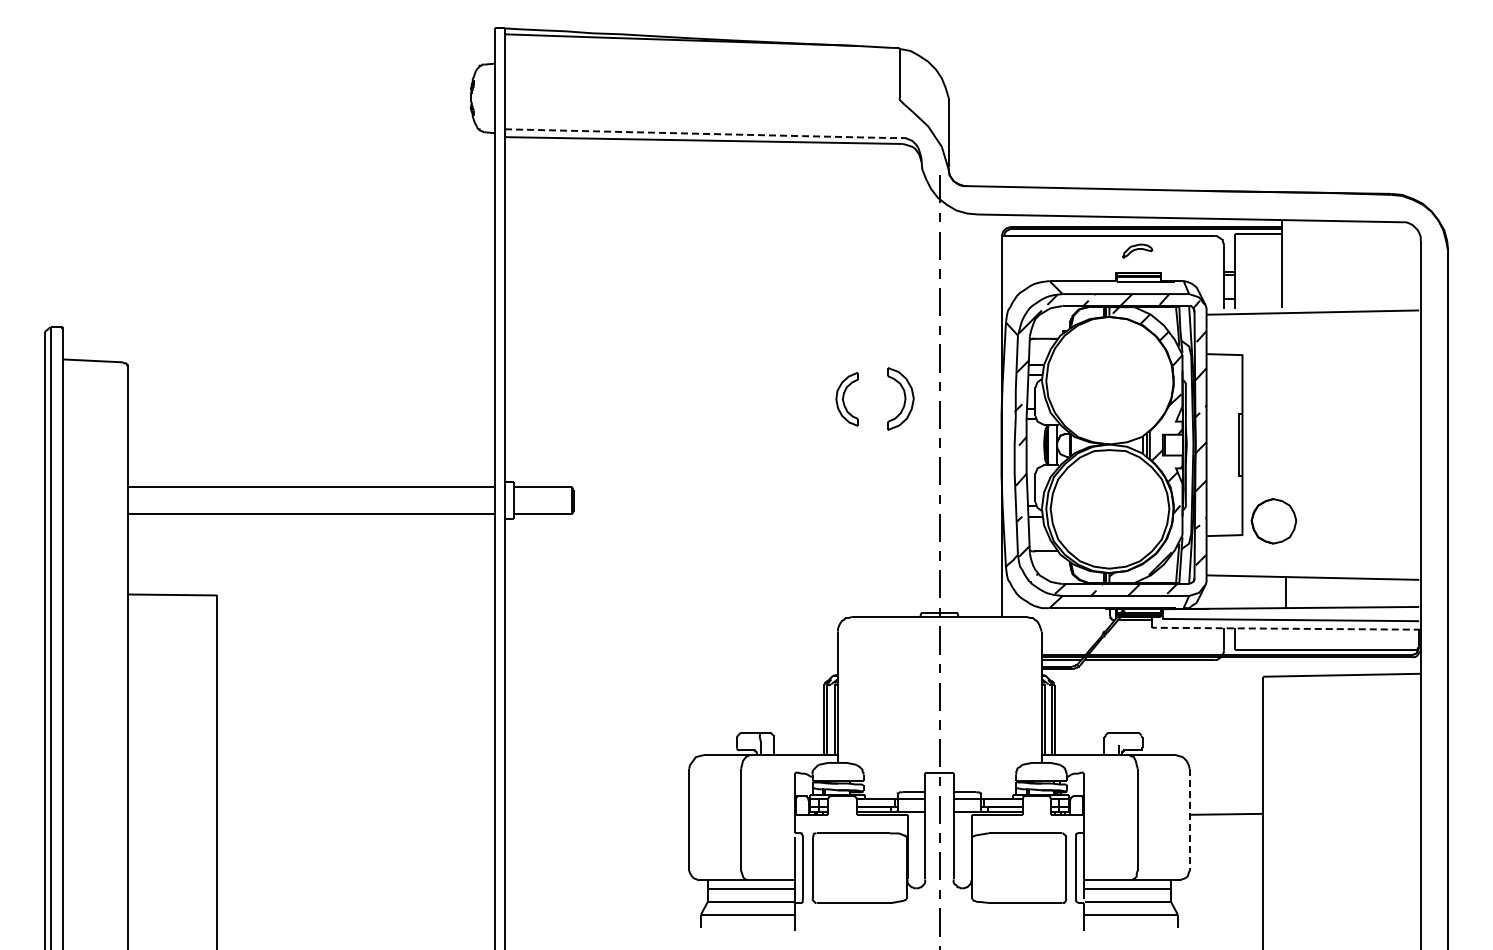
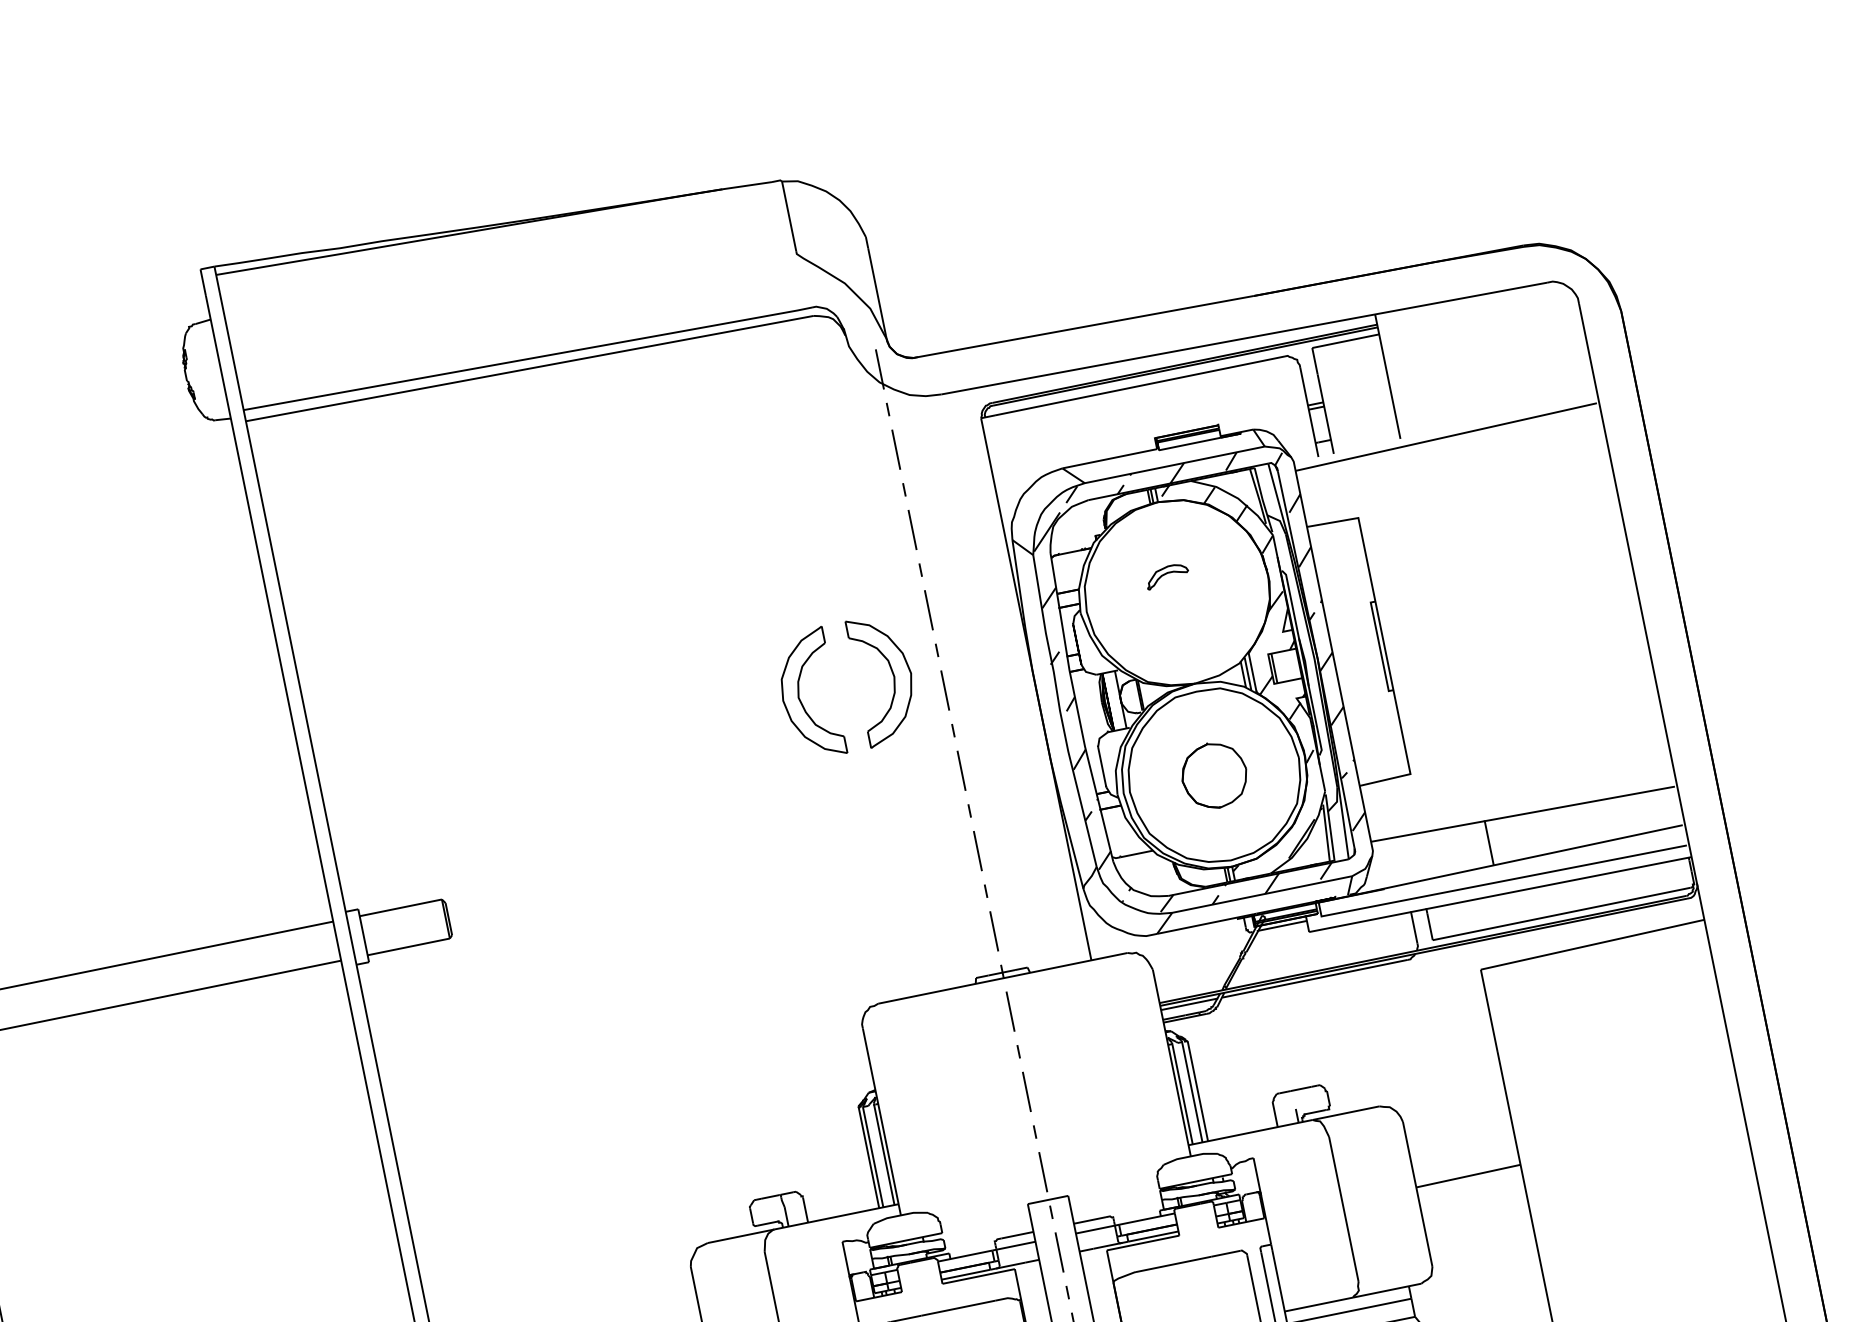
line: (705, 133) -> (530, 358), dashed -> solid
part: (1137, 250) -> (1167, 575), moved
part: (900, 398) -> (884, 678), size x1.43
part: (846, 399) -> (807, 695), size x1.67
part: (1273, 521) -> (1213, 776), moved
line: (1286, 628) -> (1500, 894), dashed -> solid
line: (1189, 819) -> (1417, 1194), dashed -> solid

